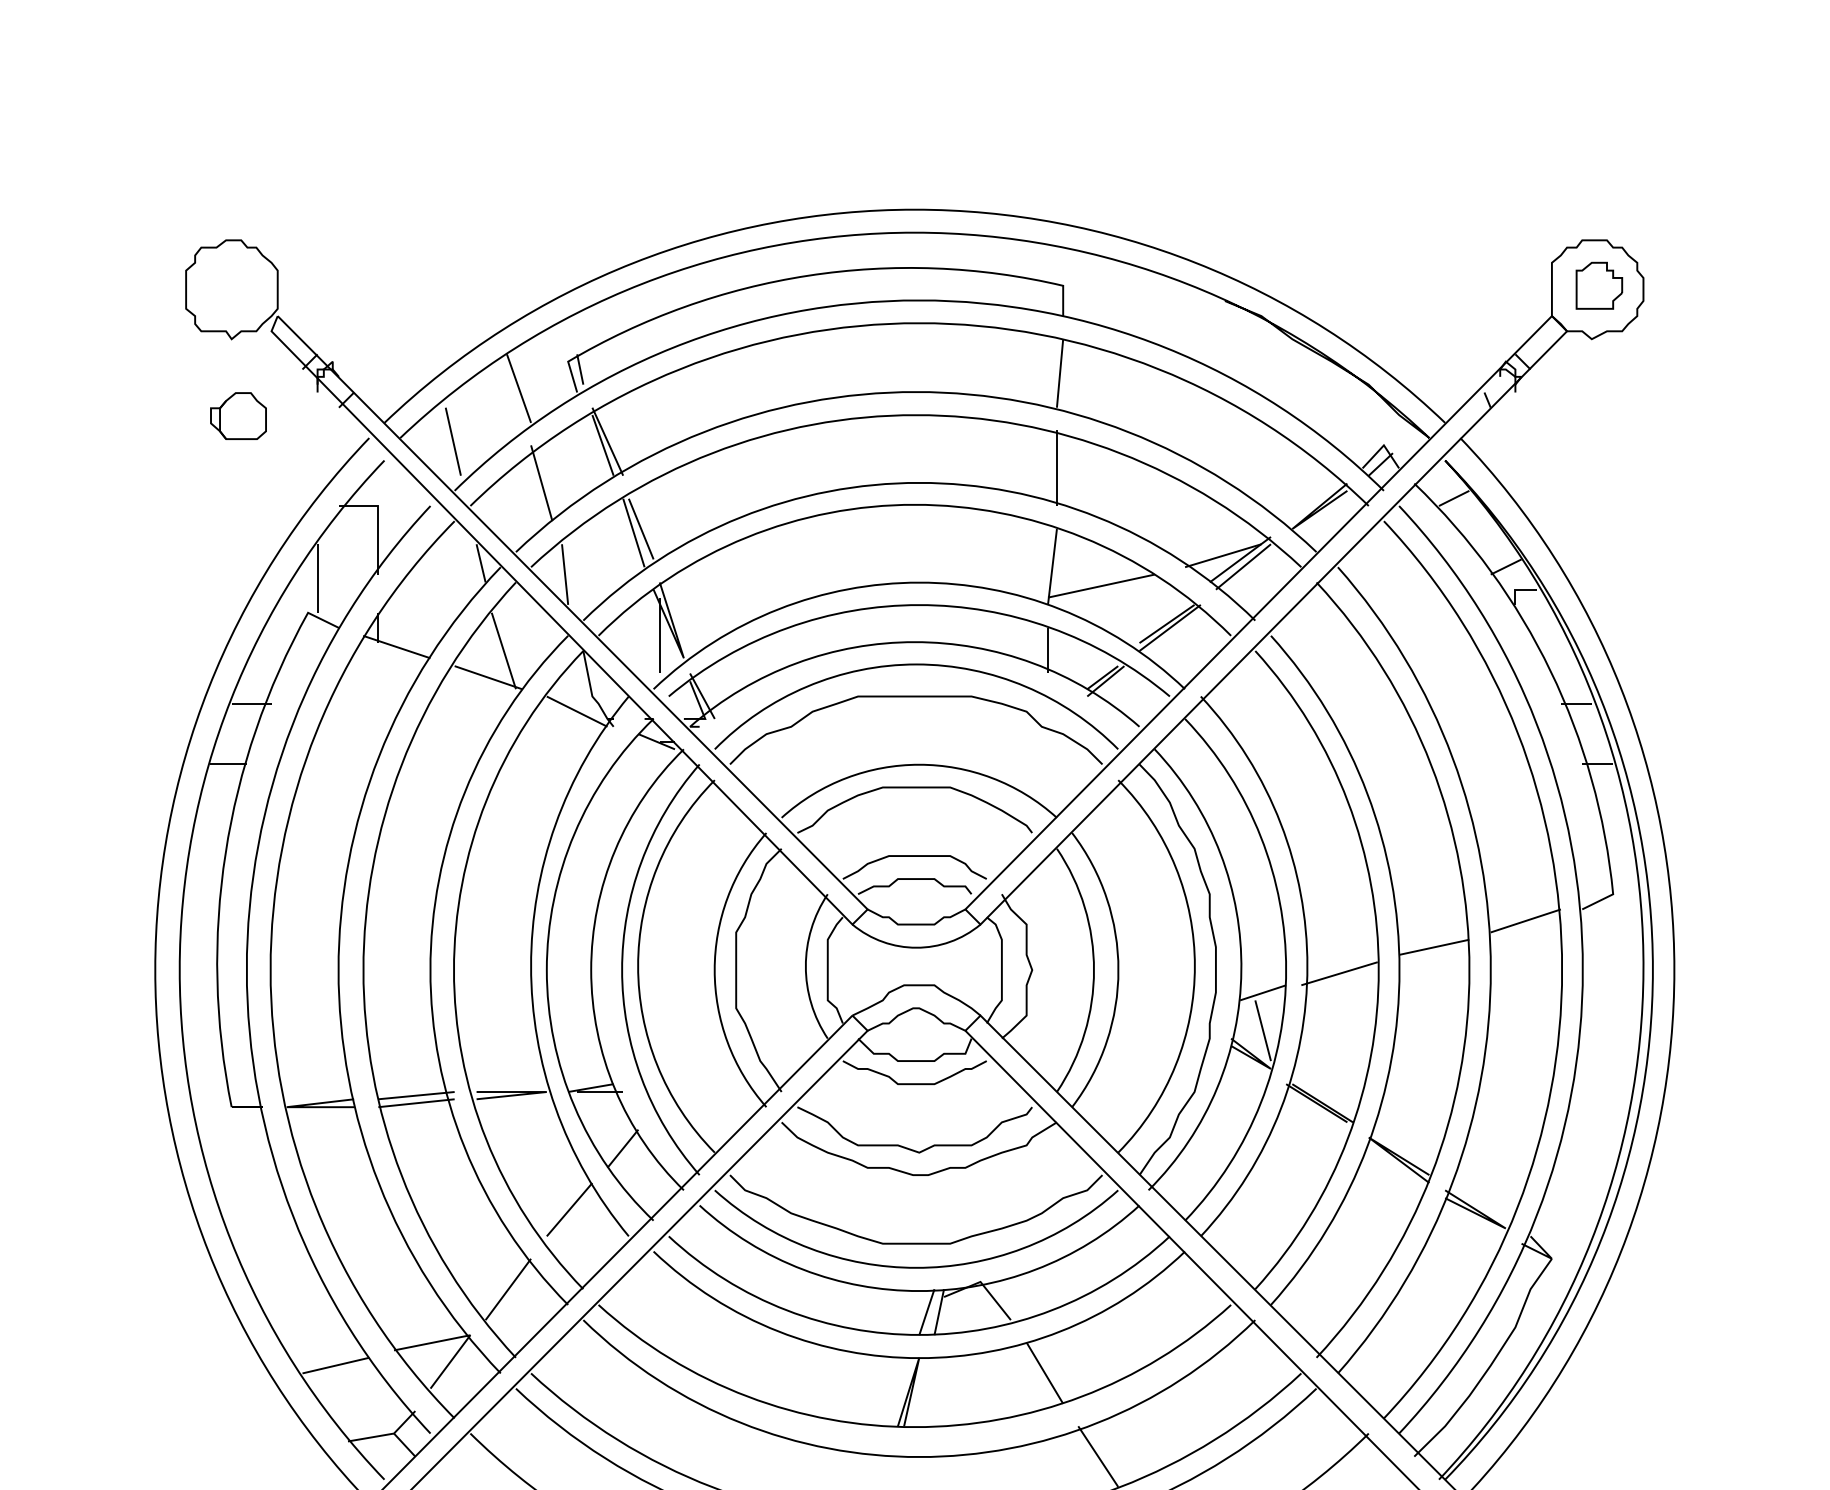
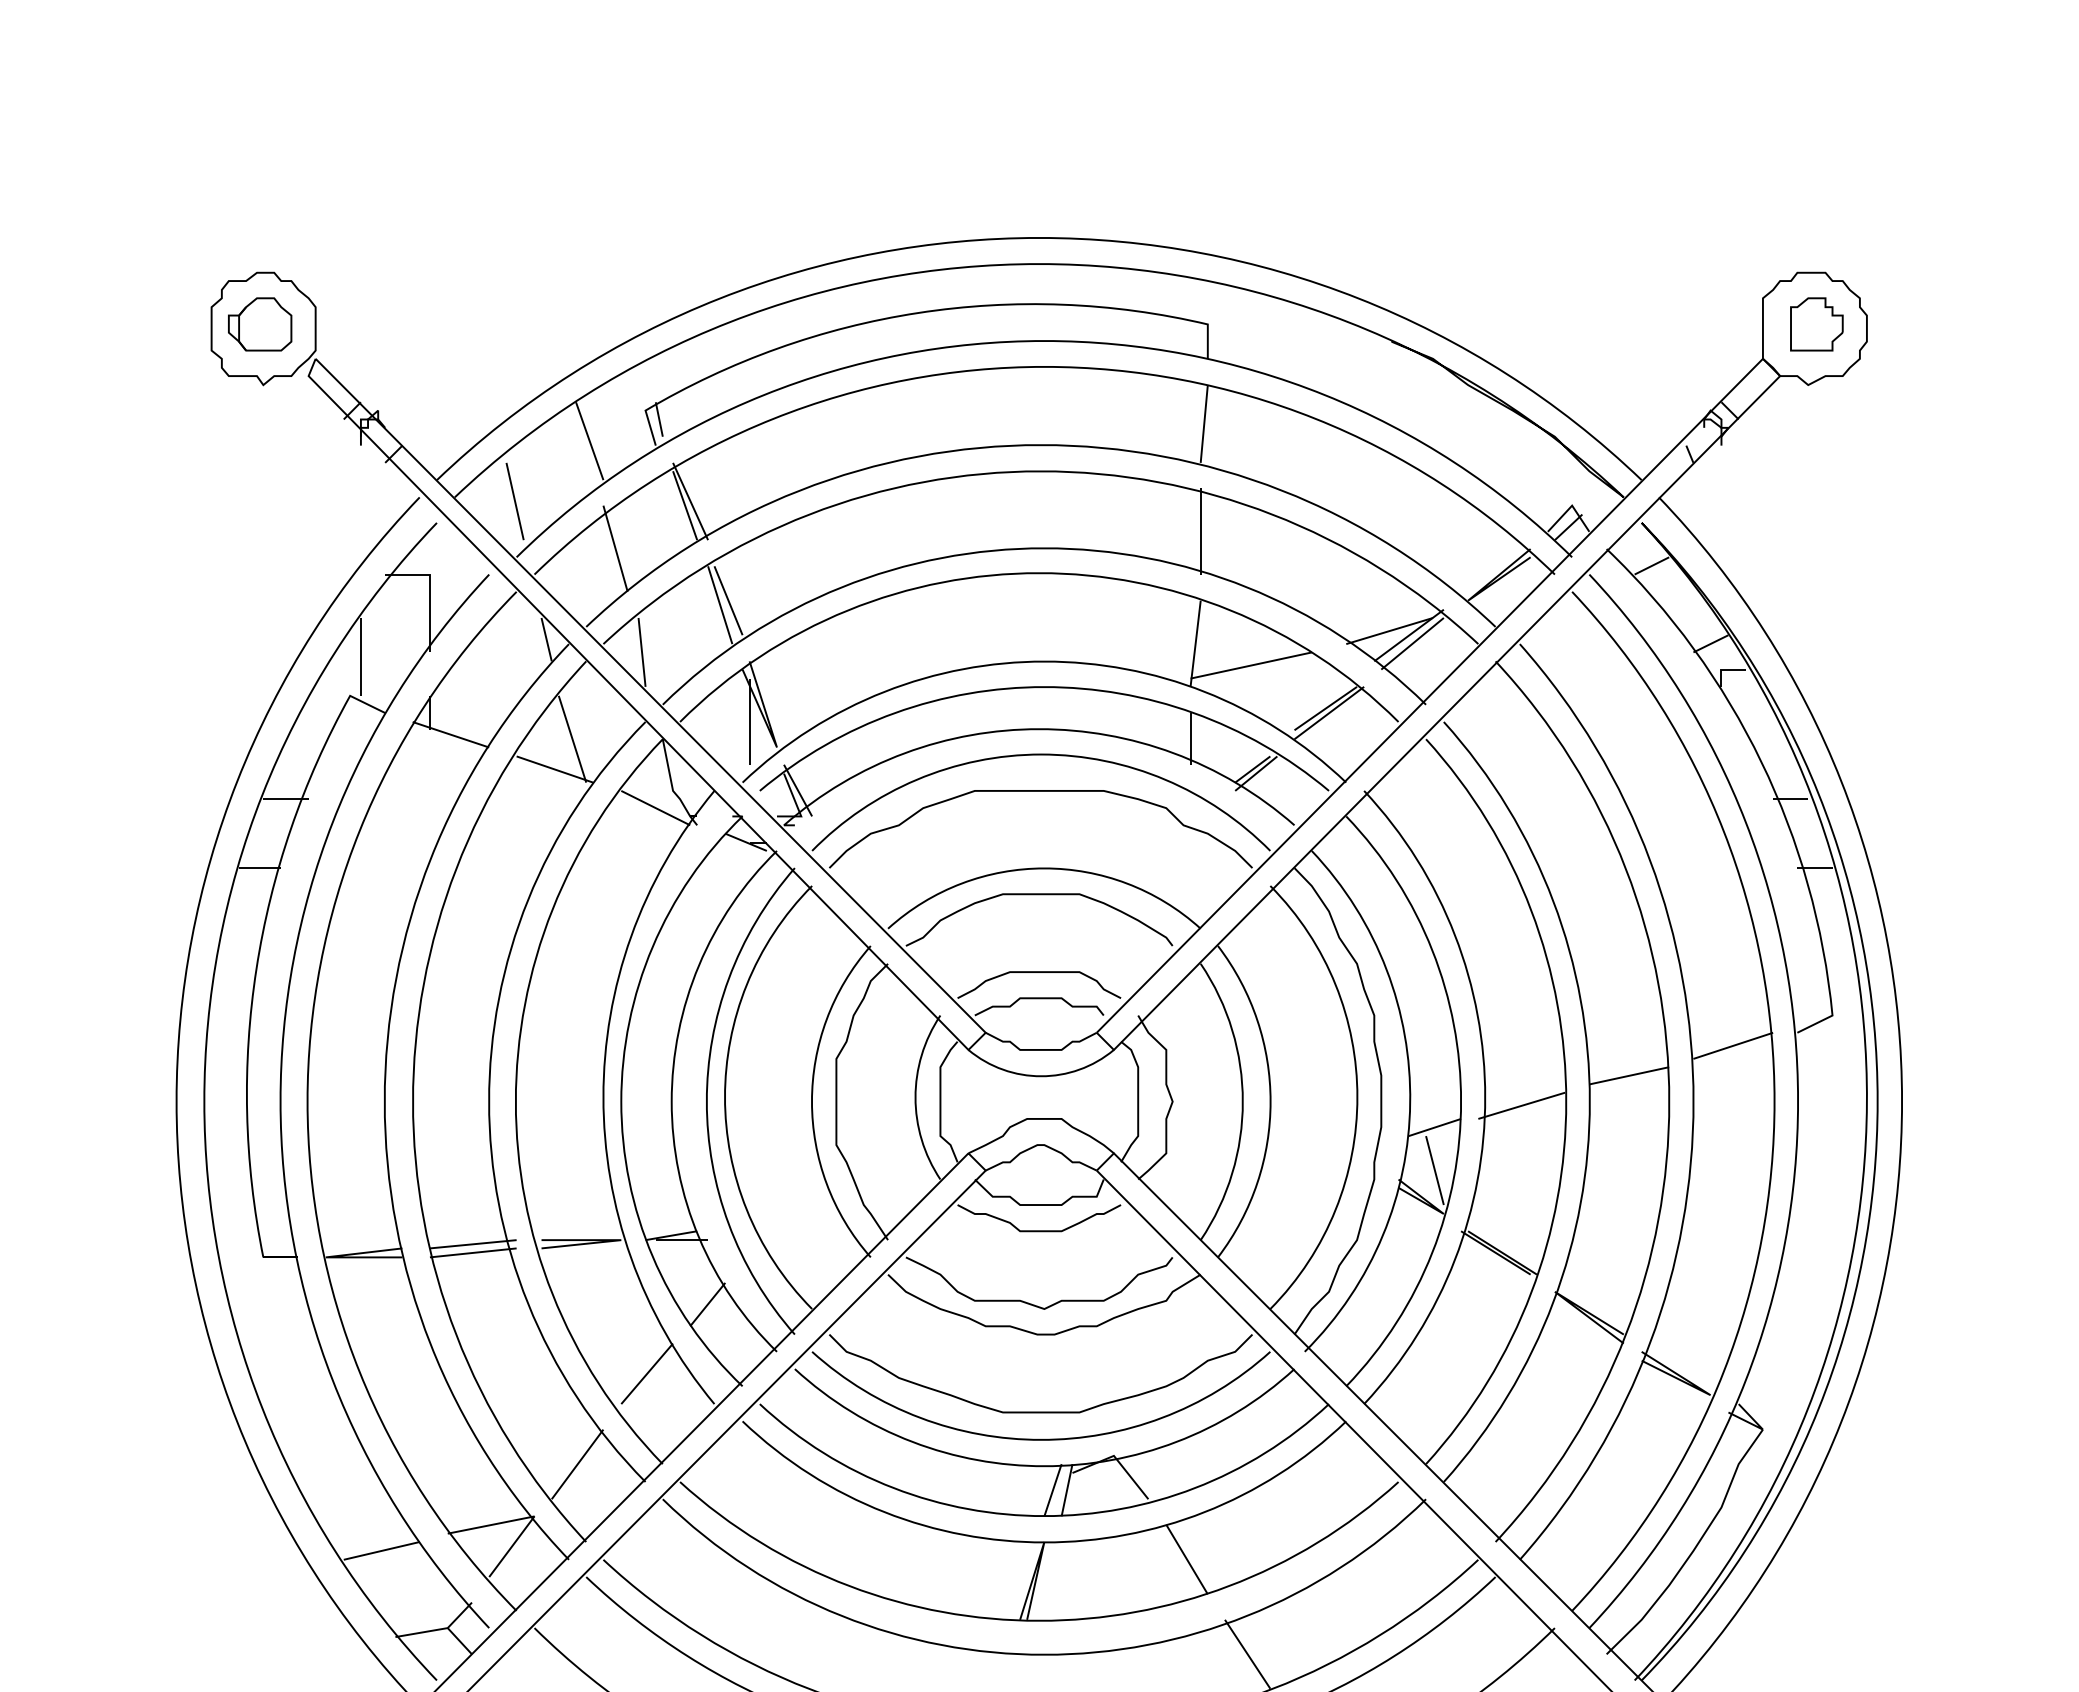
part: (238, 416) -> (260, 324), moved

